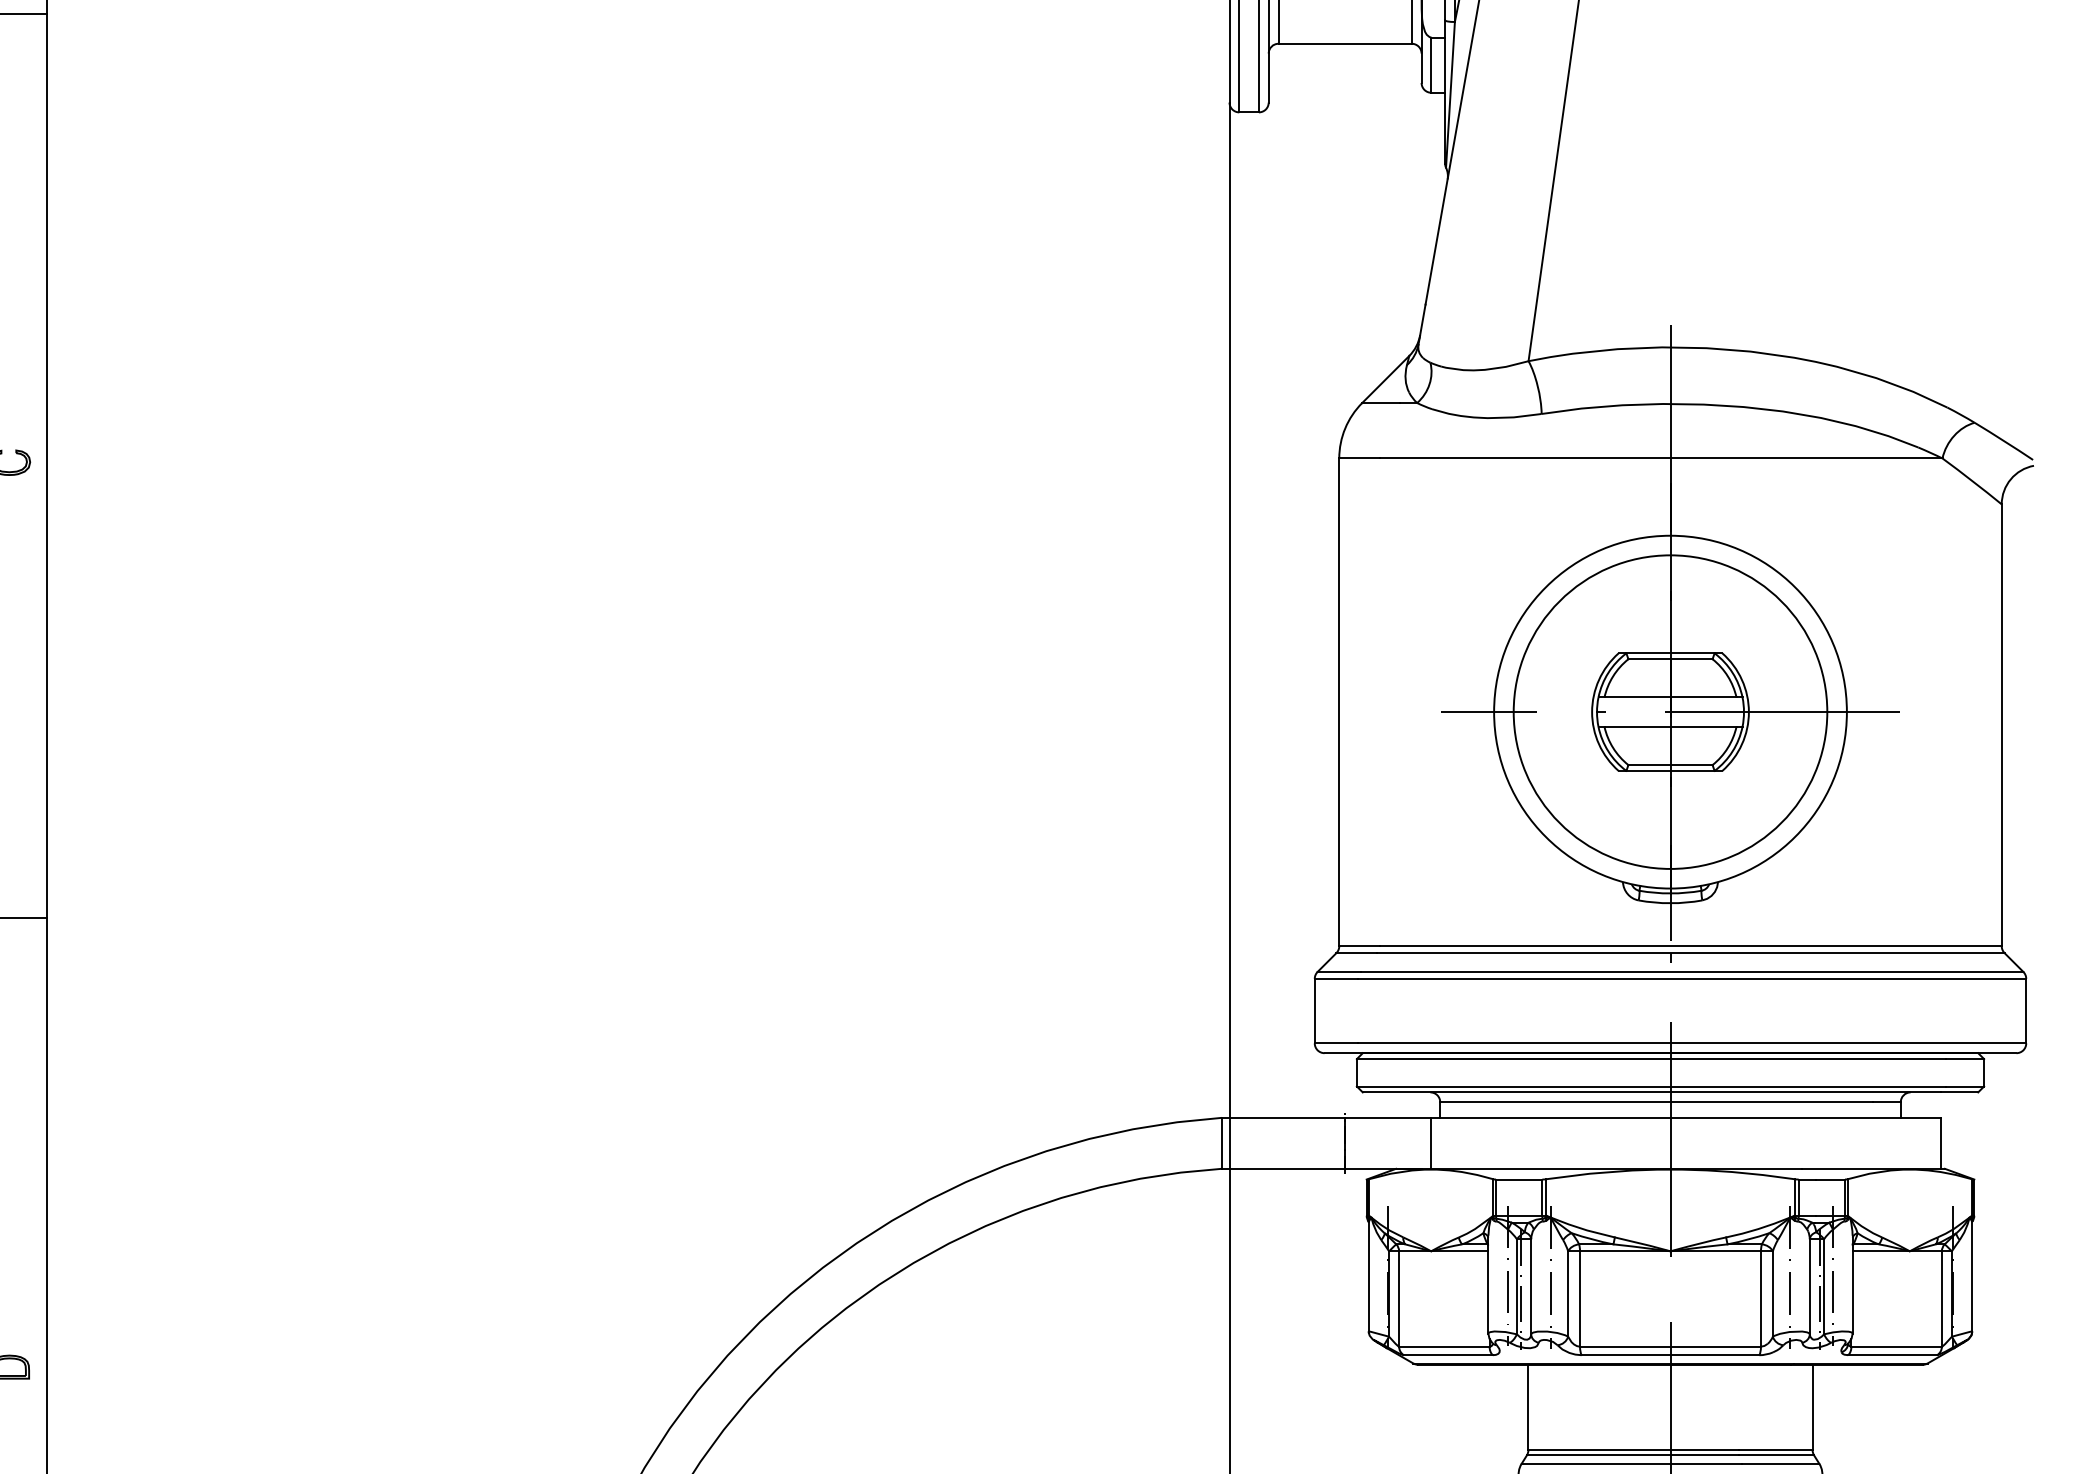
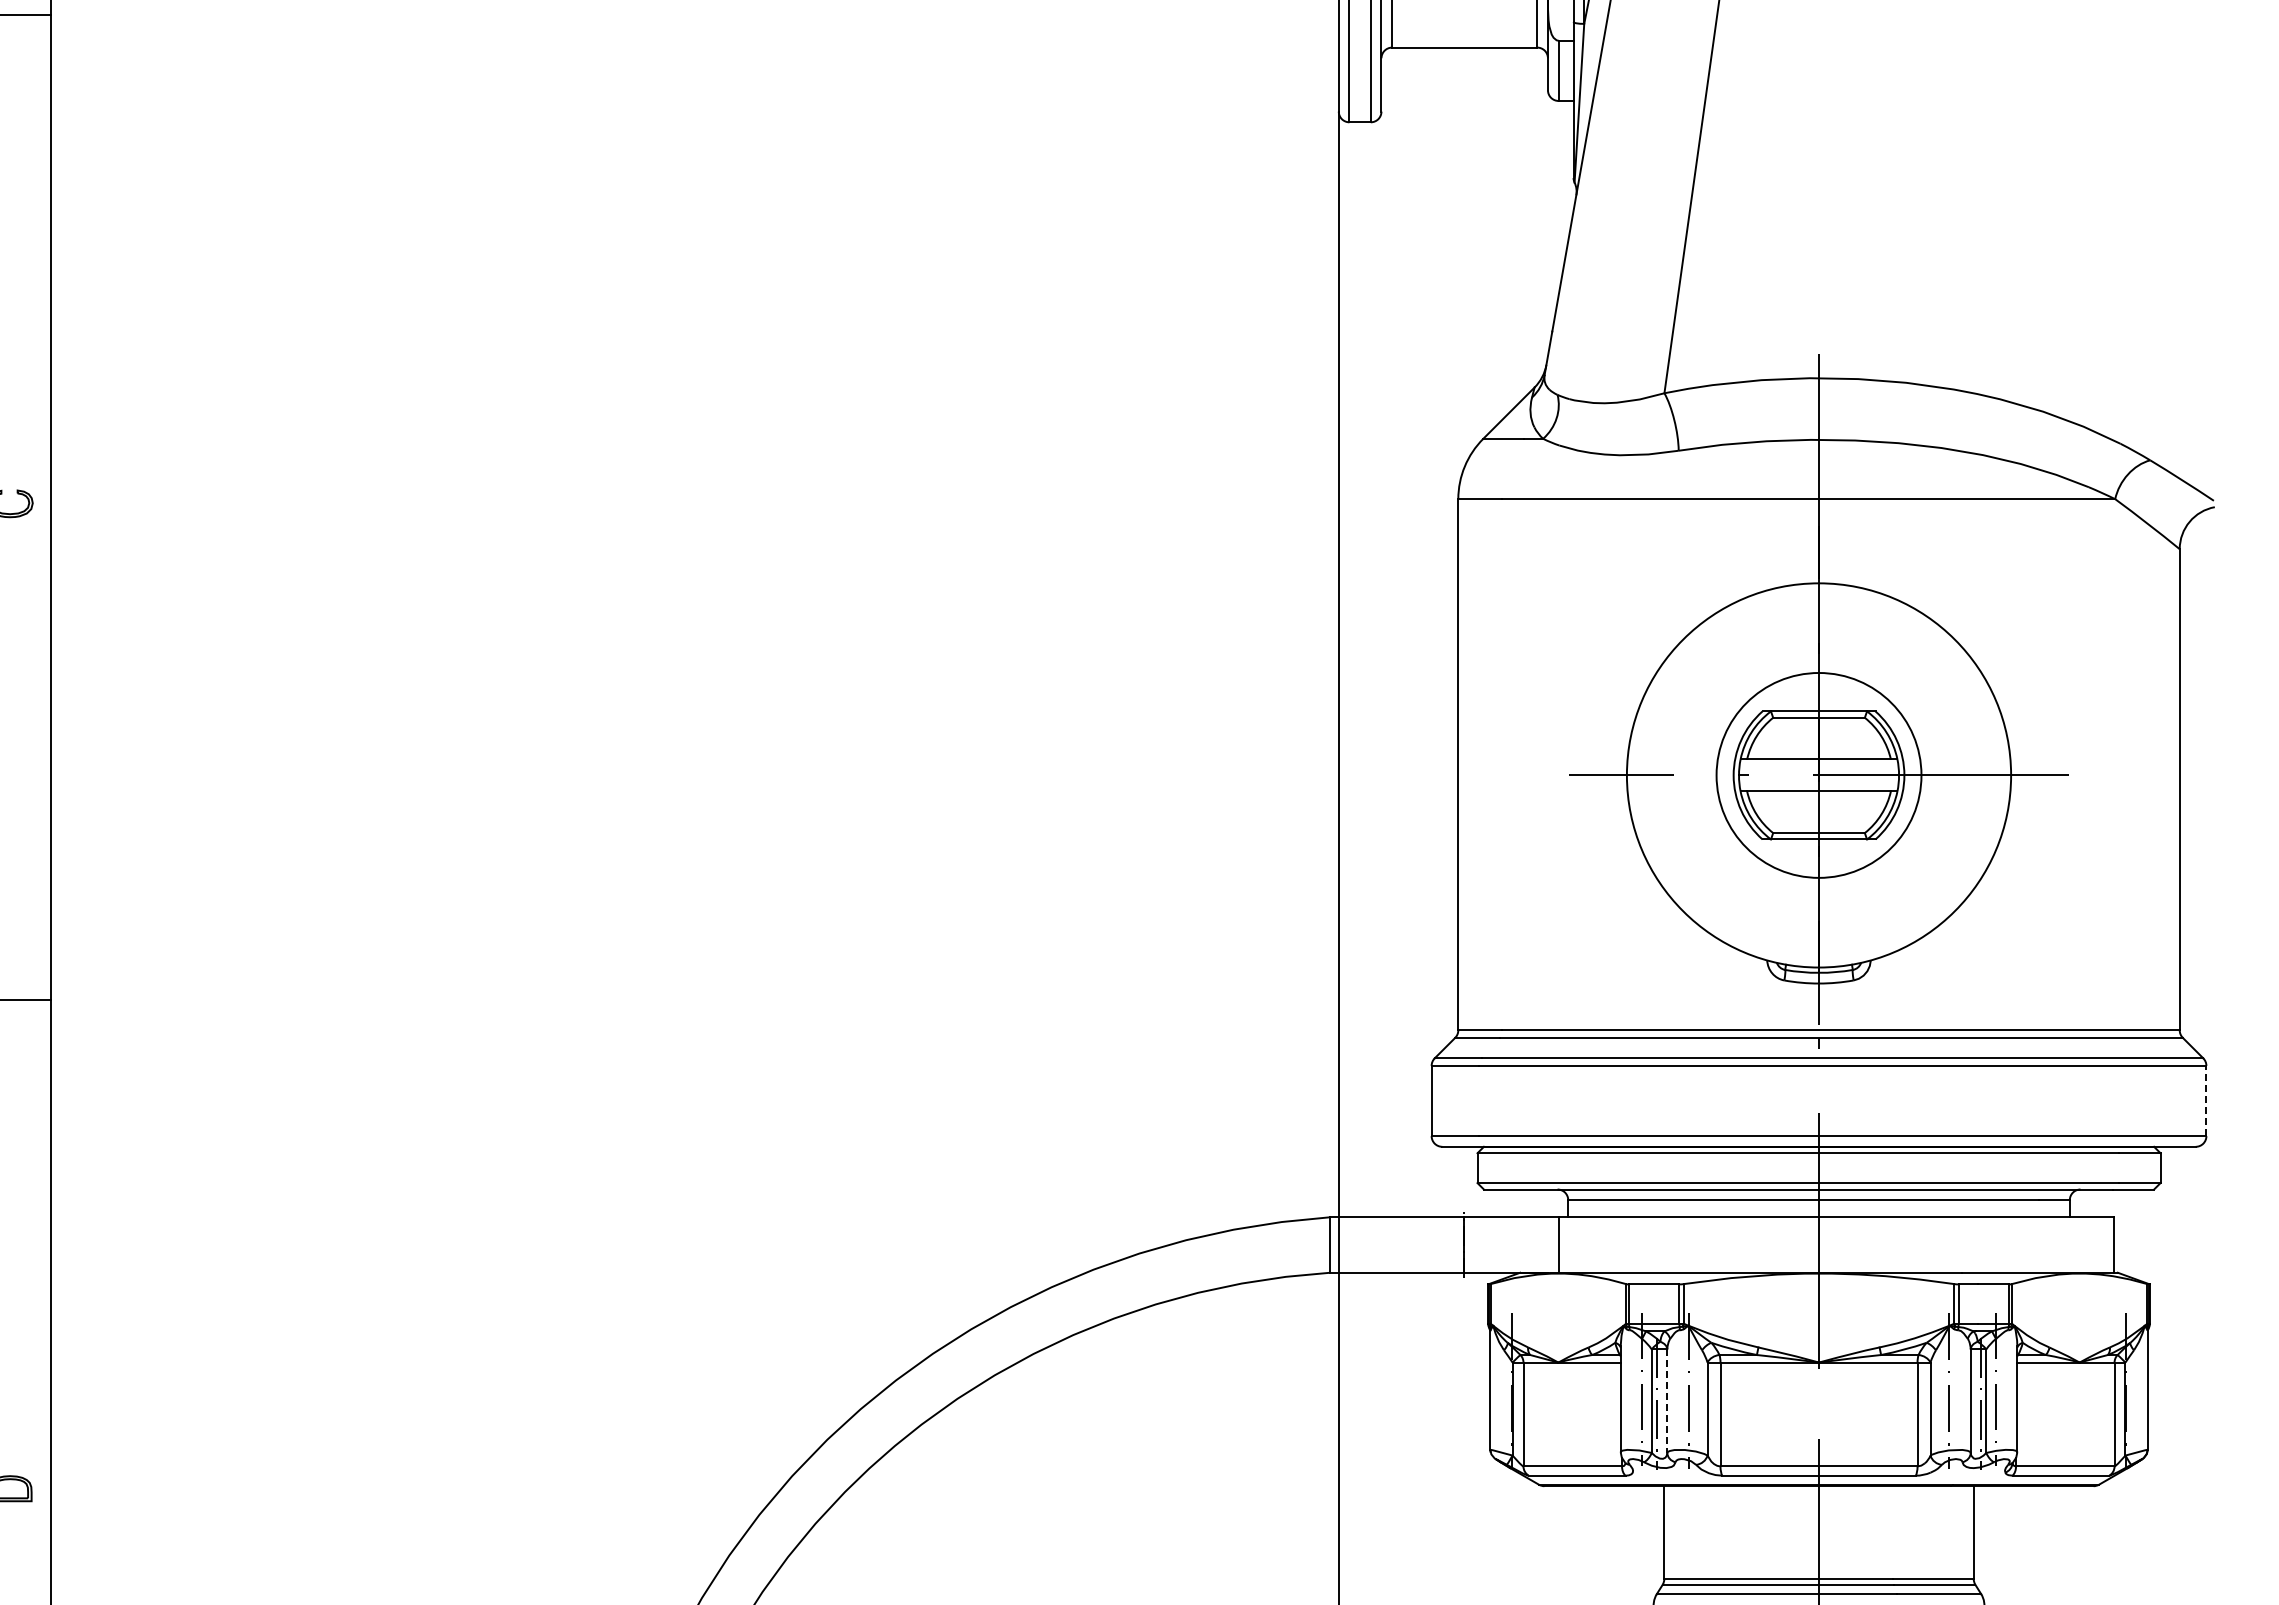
circle: (1670, 712) -> (1818, 775), size x0.6
line: (2026, 1010) -> (2206, 1100), solid -> dashed
line: (1531, 1287) -> (1667, 1401), solid -> dashed

